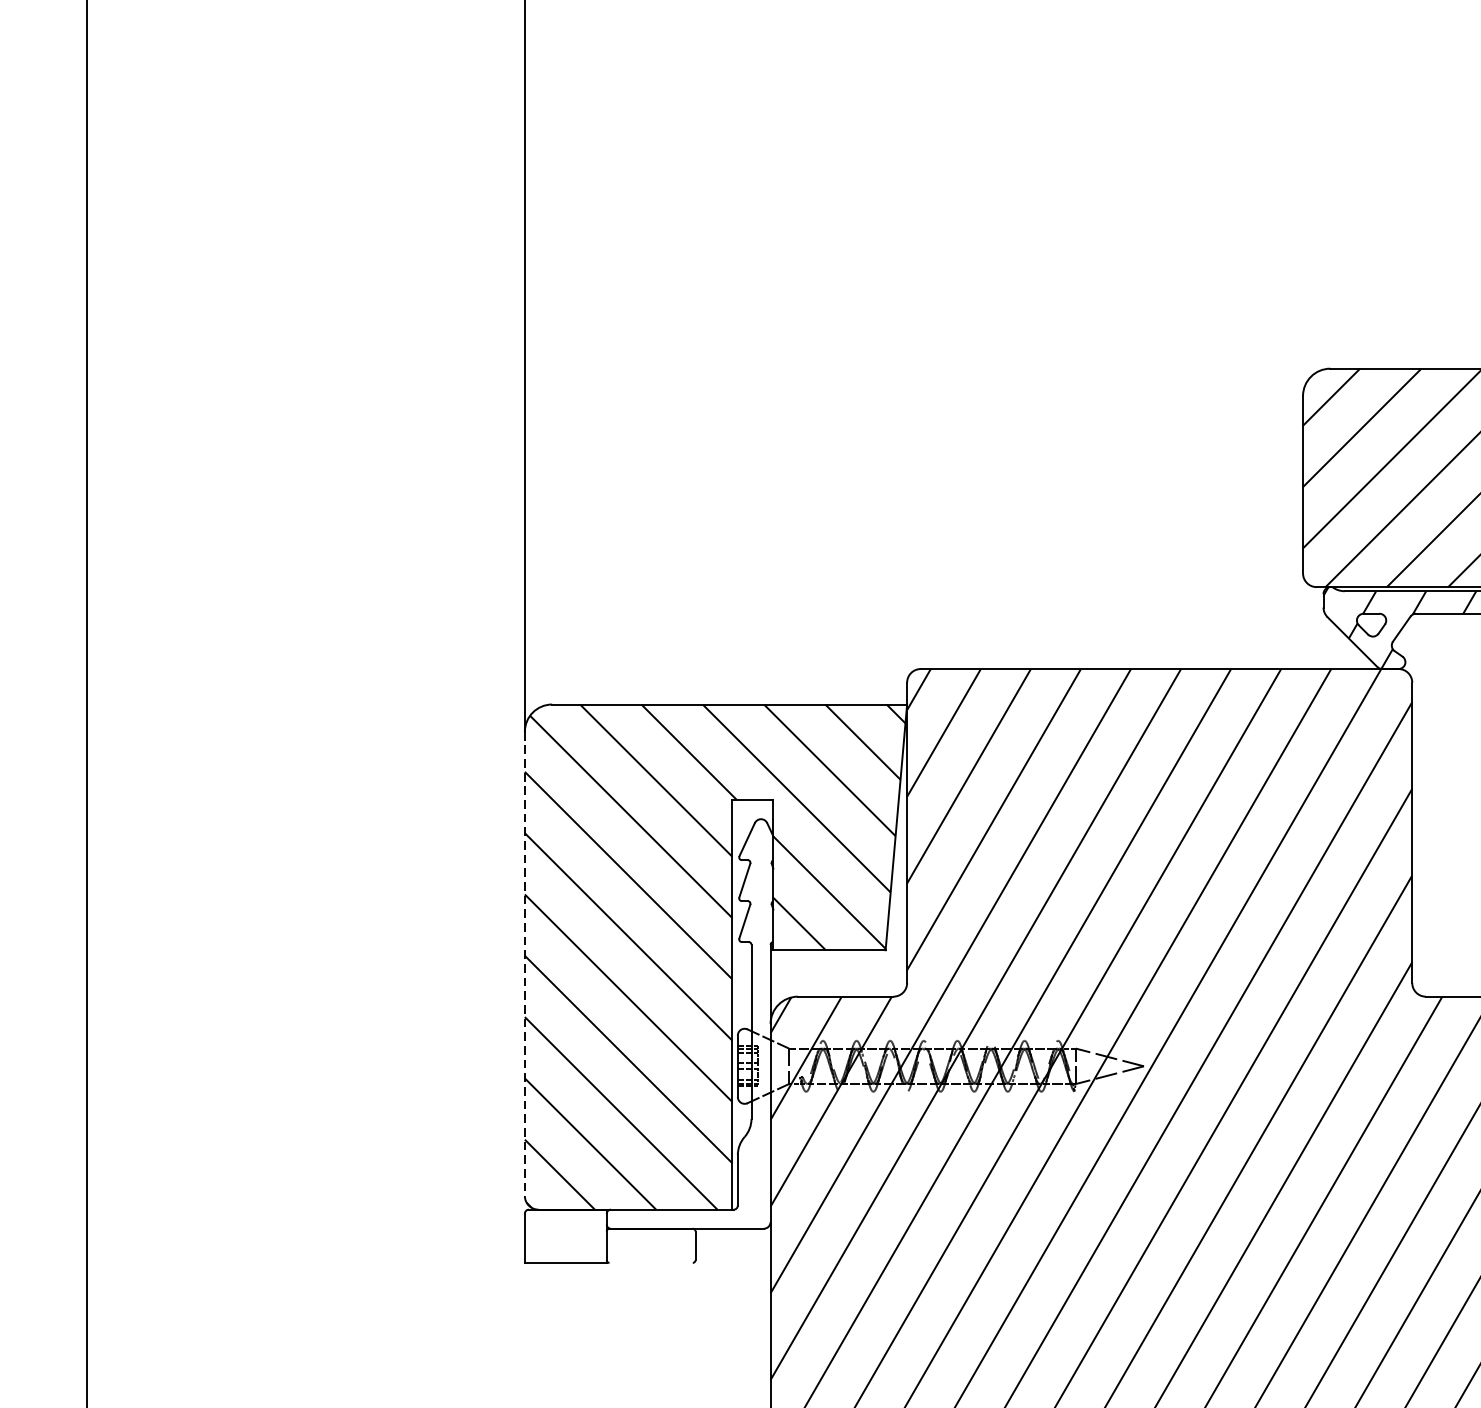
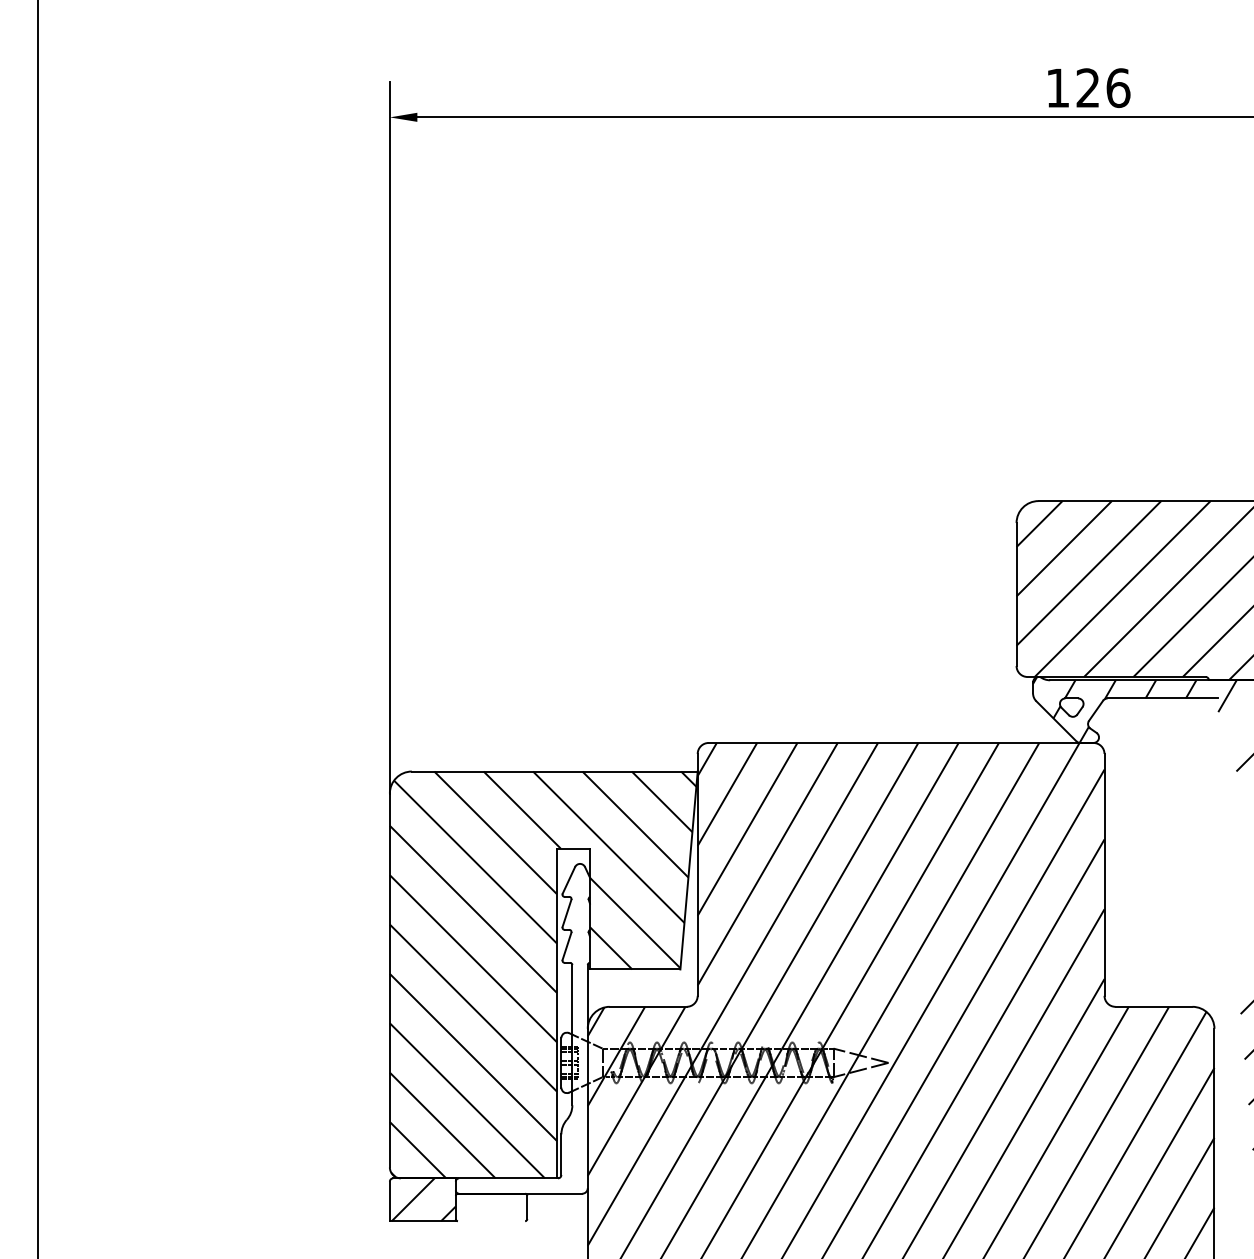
line: (524, 963) -> (389, 980), dashed -> solid
hatch: (566, 1235) -> (423, 1199), added

